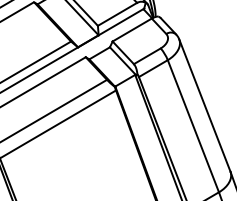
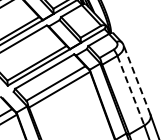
line: (203, 104) -> (136, 79), solid -> dashed
line: (194, 127) -> (131, 91), solid -> dashed

